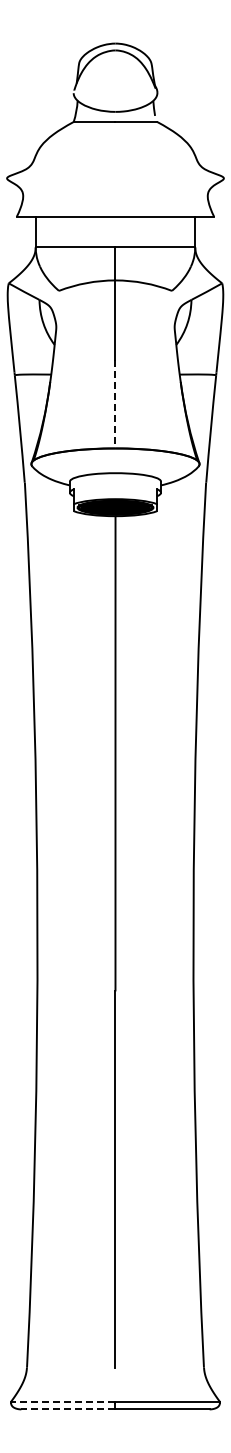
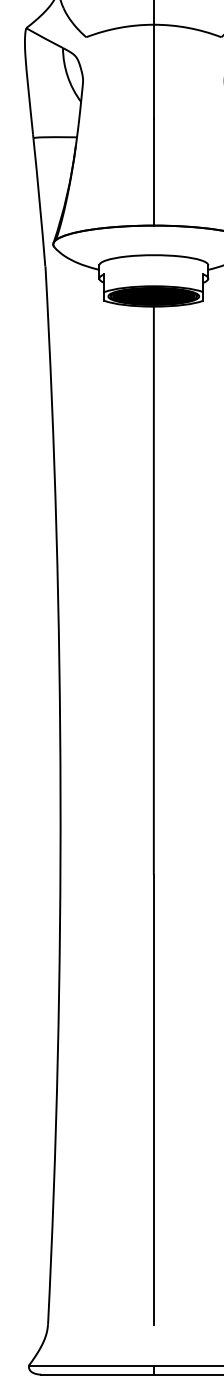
line: (115, 404) -> (153, 173), dashed -> solid
line: (62, 1401) -> (90, 1365), dashed -> solid
line: (67, 1409) -> (96, 1374), dashed -> solid

